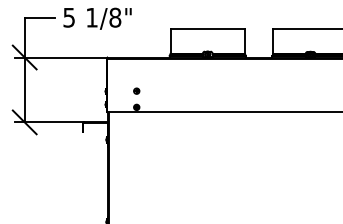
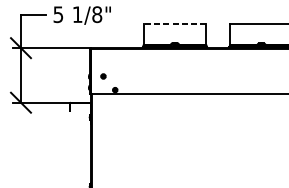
line: (207, 28) -> (174, 23), solid -> dashed
part: (136, 90) -> (103, 75), moved

